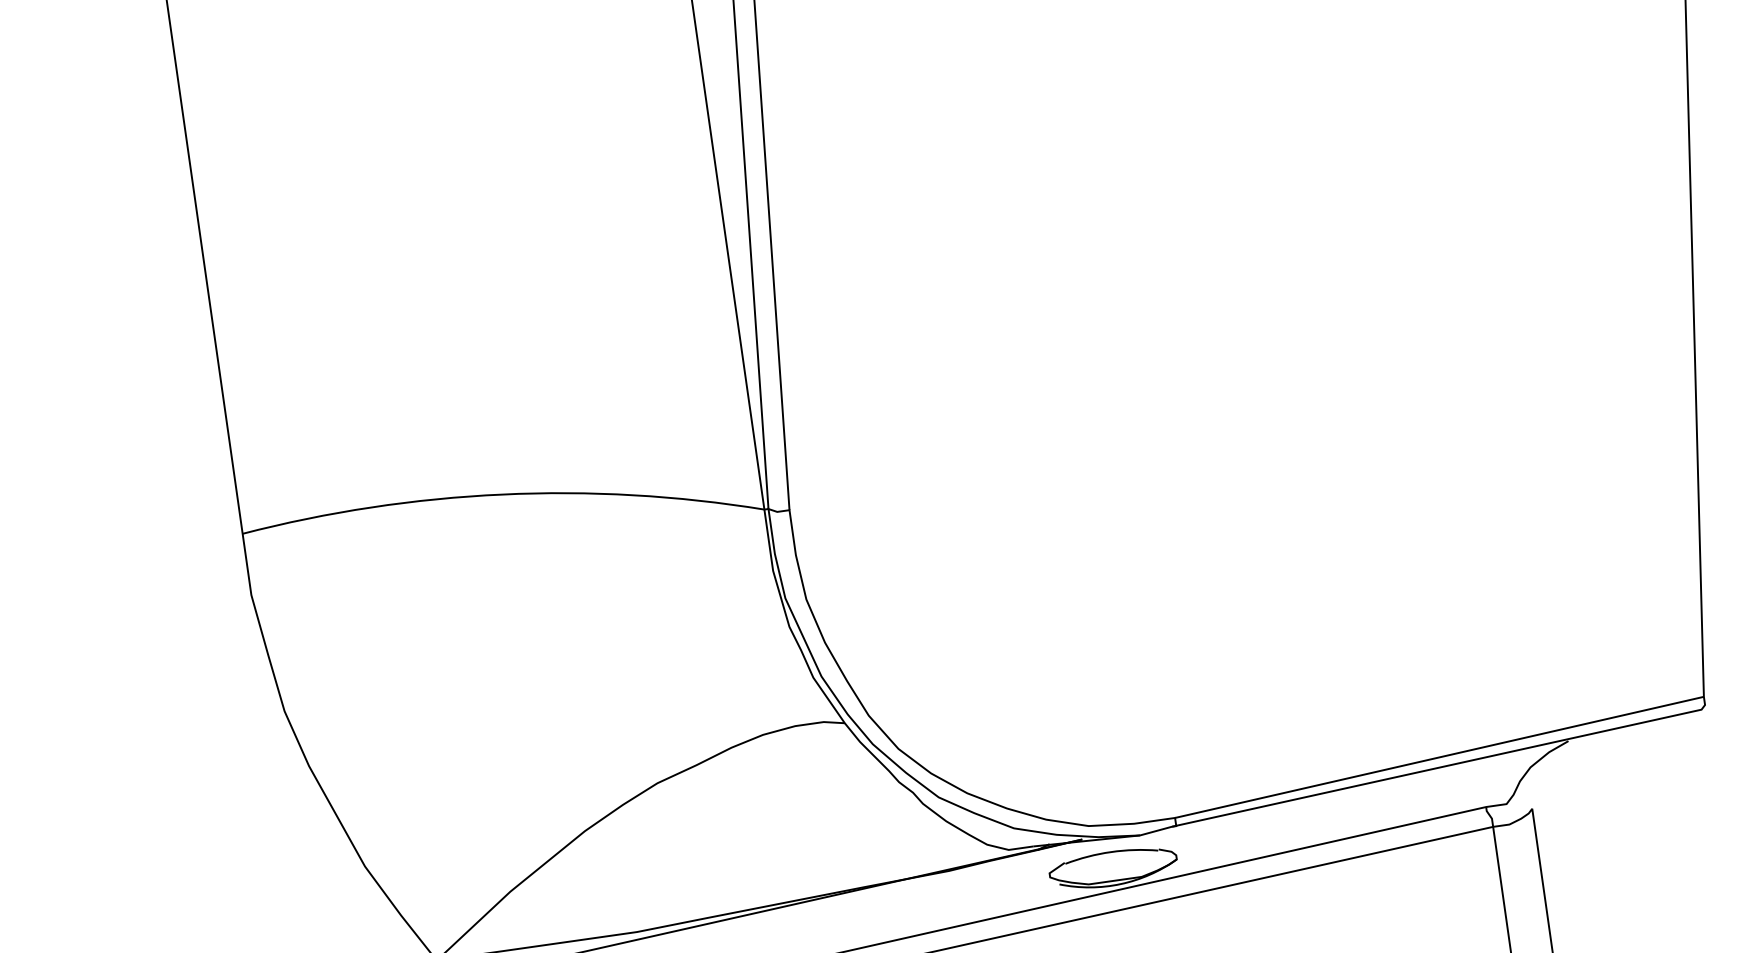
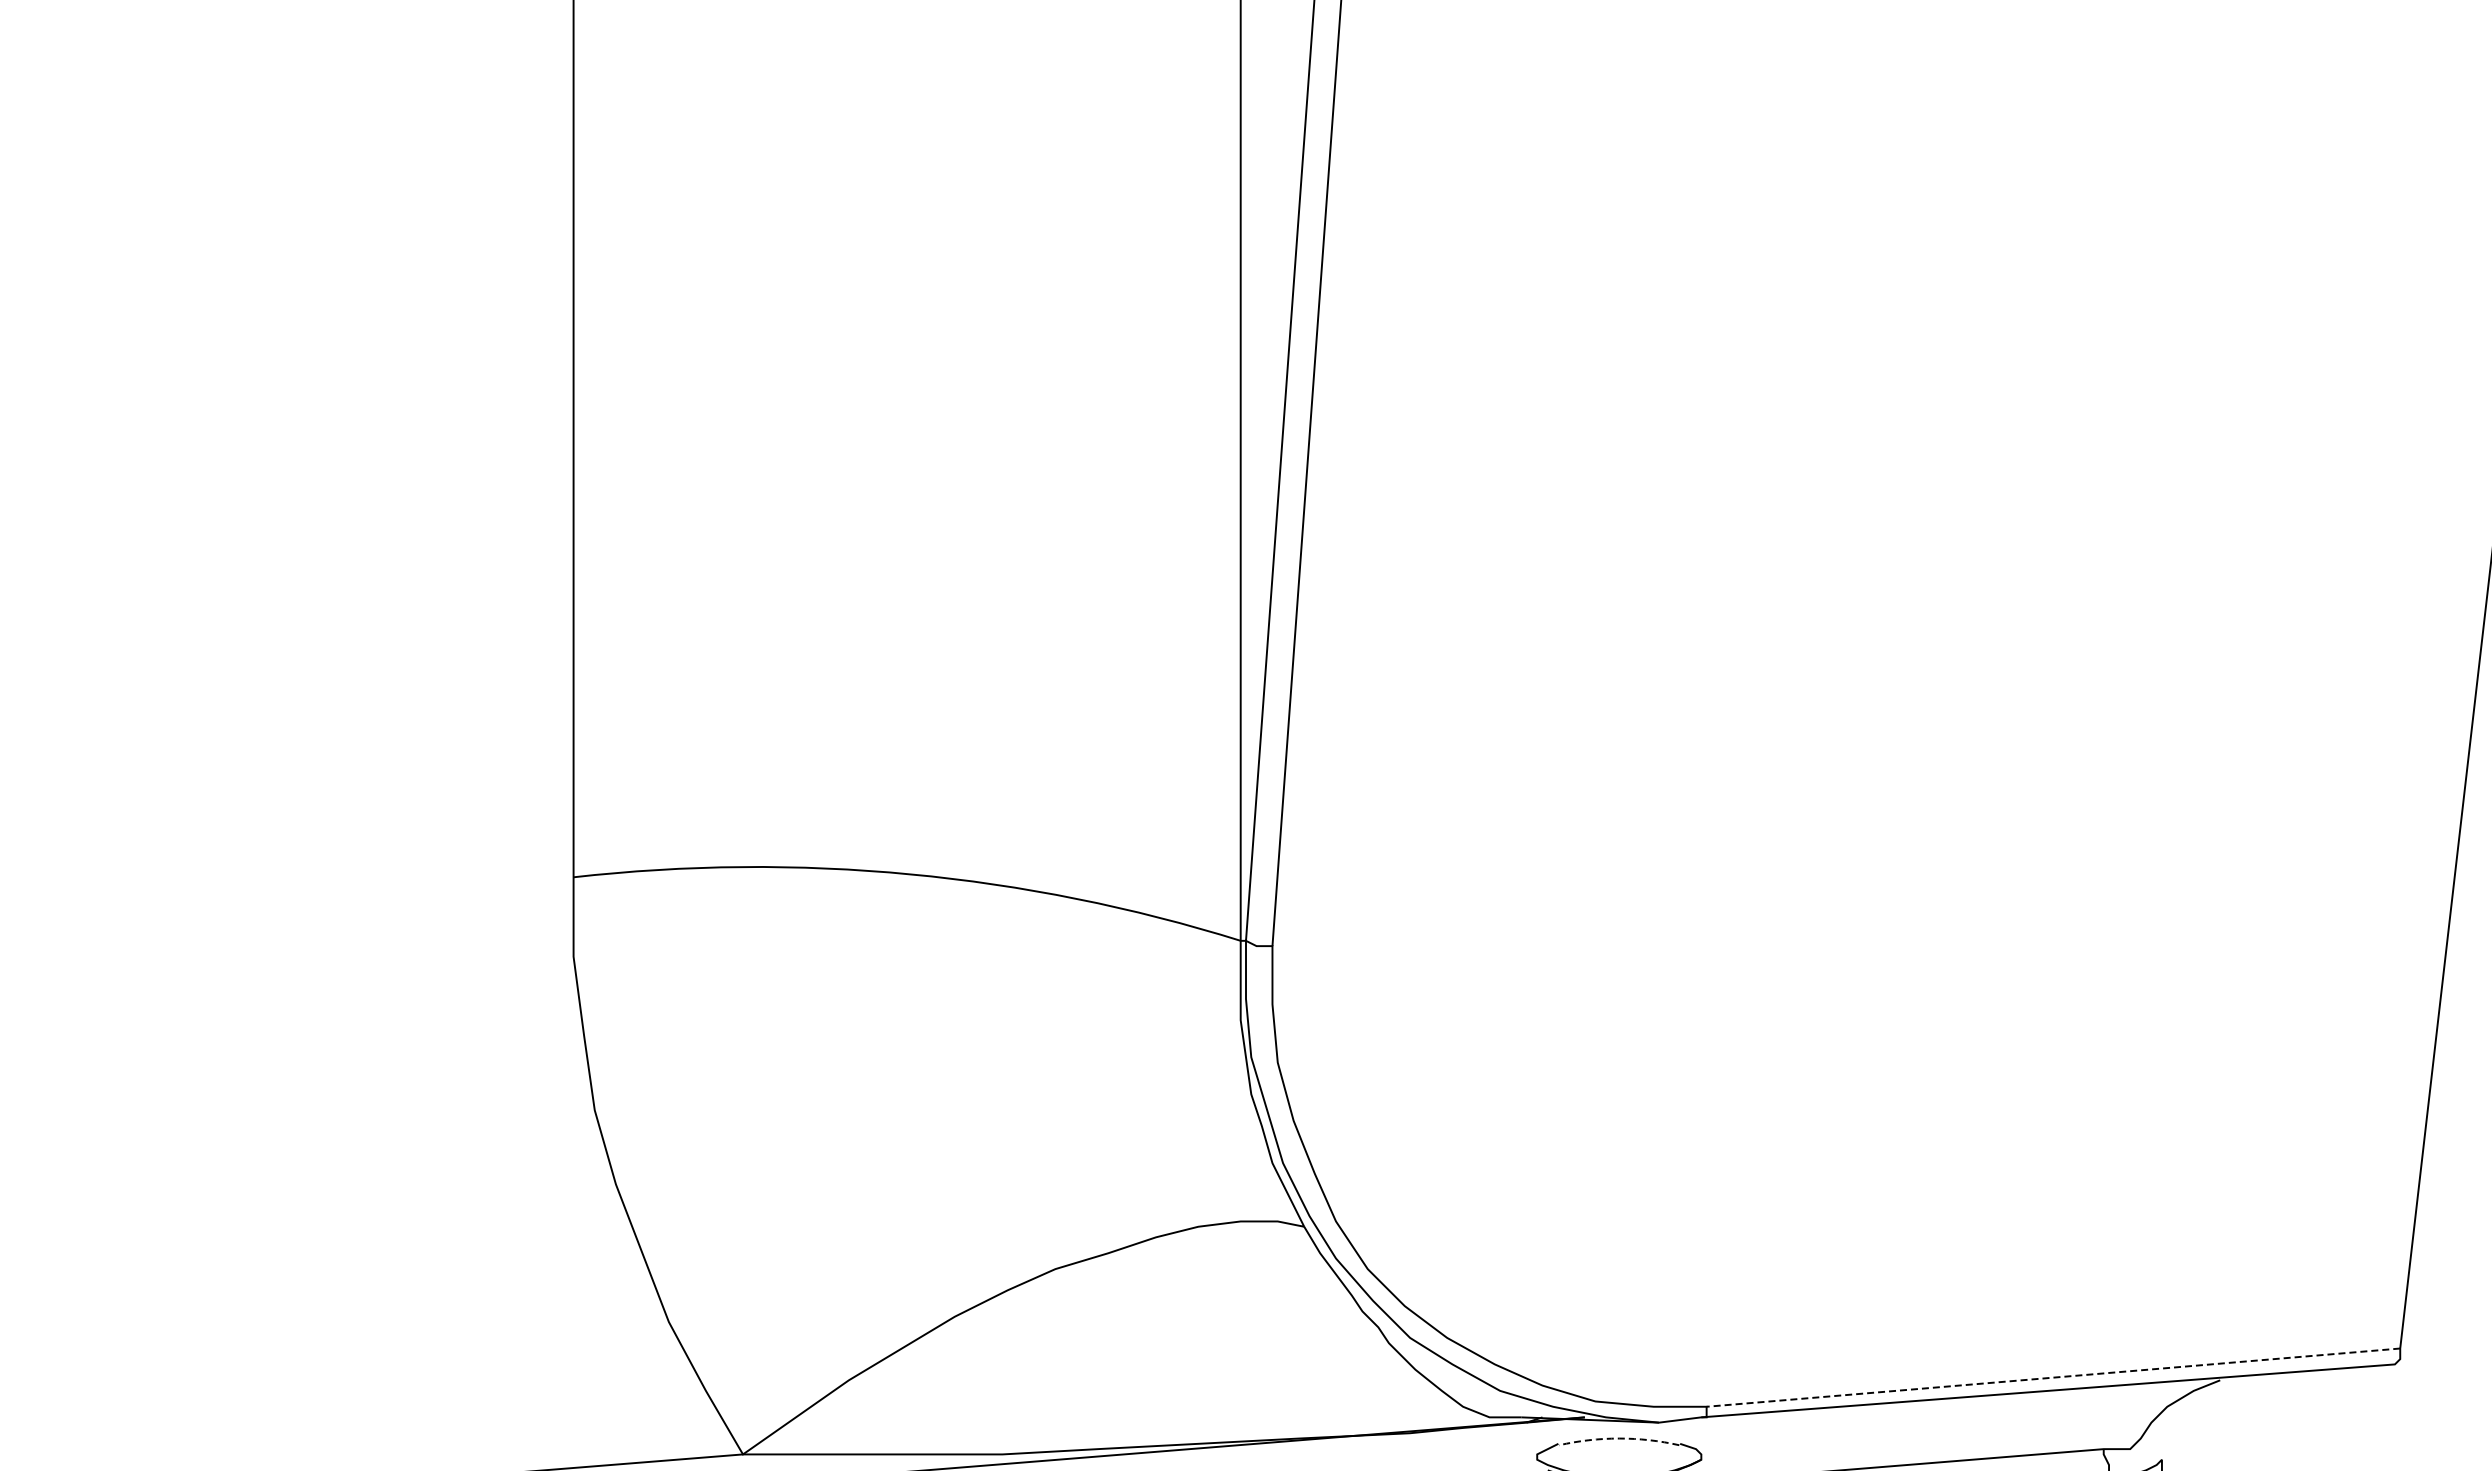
line: (1438, 757) -> (2052, 1377), solid -> dashed
arc: (1111, 852) -> (1619, 1438), solid -> dashed

